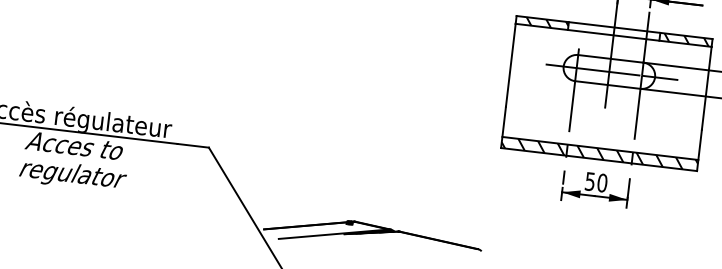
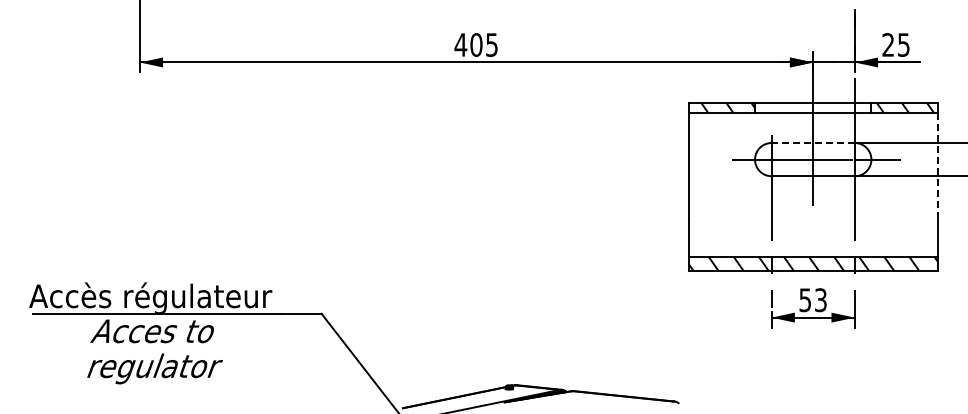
line: (611, 59) -> (813, 143), solid -> dashed
line: (706, 88) -> (937, 165), solid -> dashed
text: (602, 183) -> (820, 300), 50 -> 53

